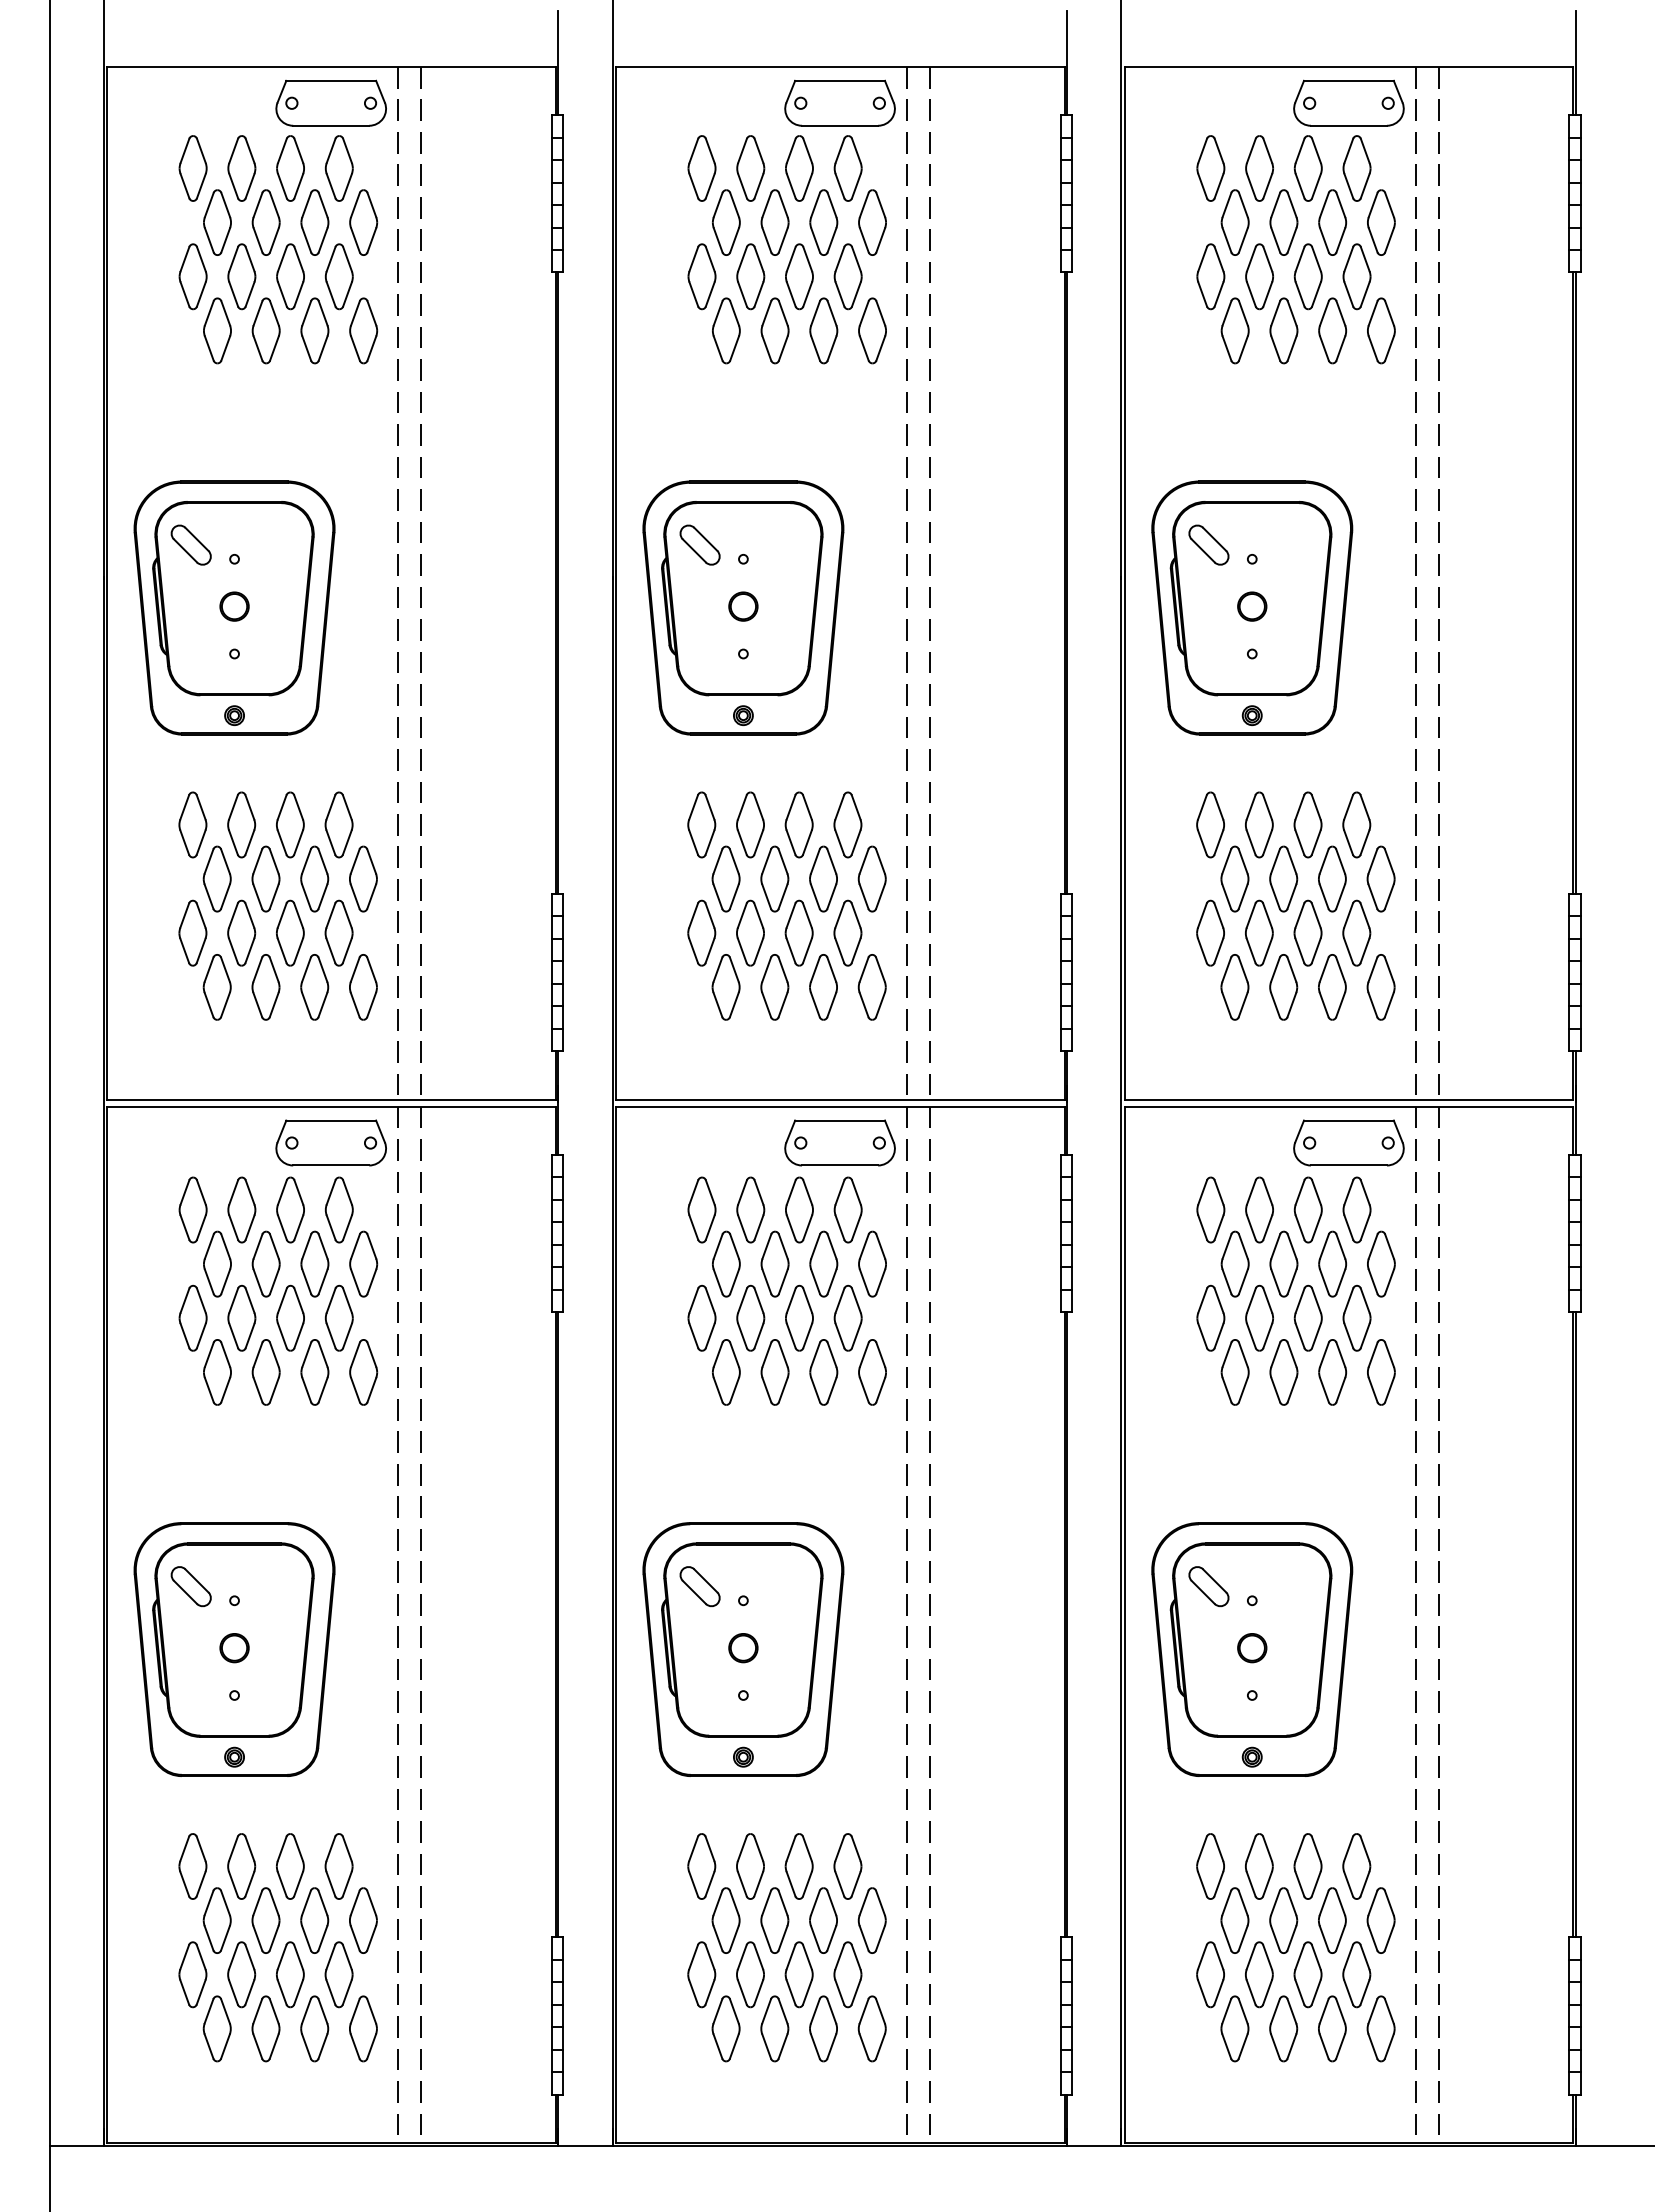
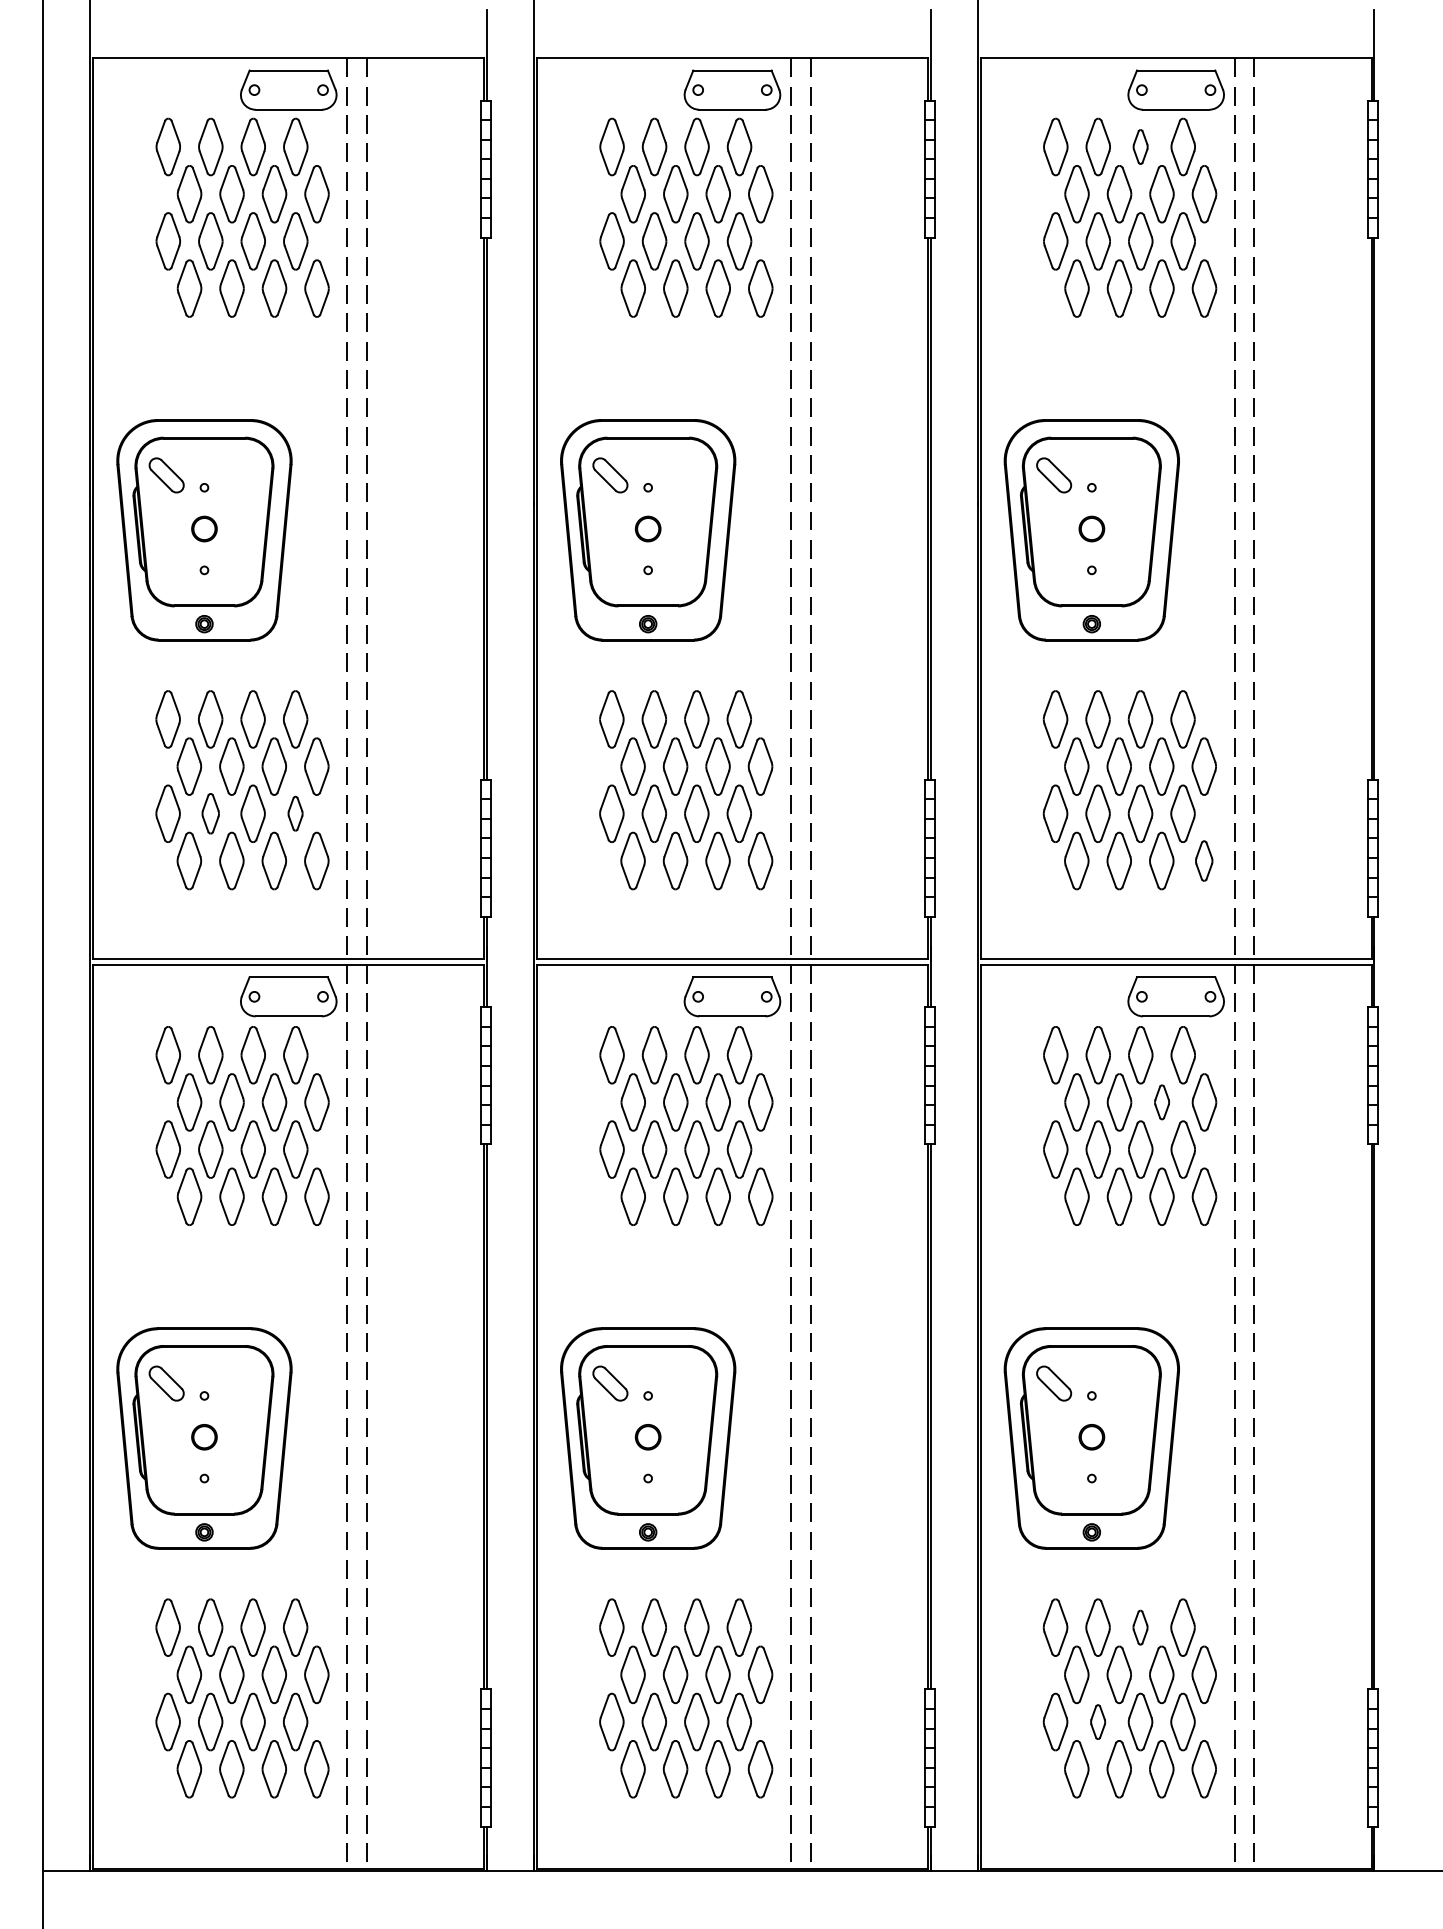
part: (1307, 168) -> (1140, 146), size x0.6
part: (241, 932) -> (210, 813), size x0.7
part: (338, 932) -> (295, 813), size x0.6
part: (1380, 987) -> (1203, 861), size x0.7
part: (1332, 1263) -> (1161, 1101), size x0.6
part: (1307, 1866) -> (1140, 1627), size x0.6
part: (1259, 1974) -> (1098, 1721), size x0.6

